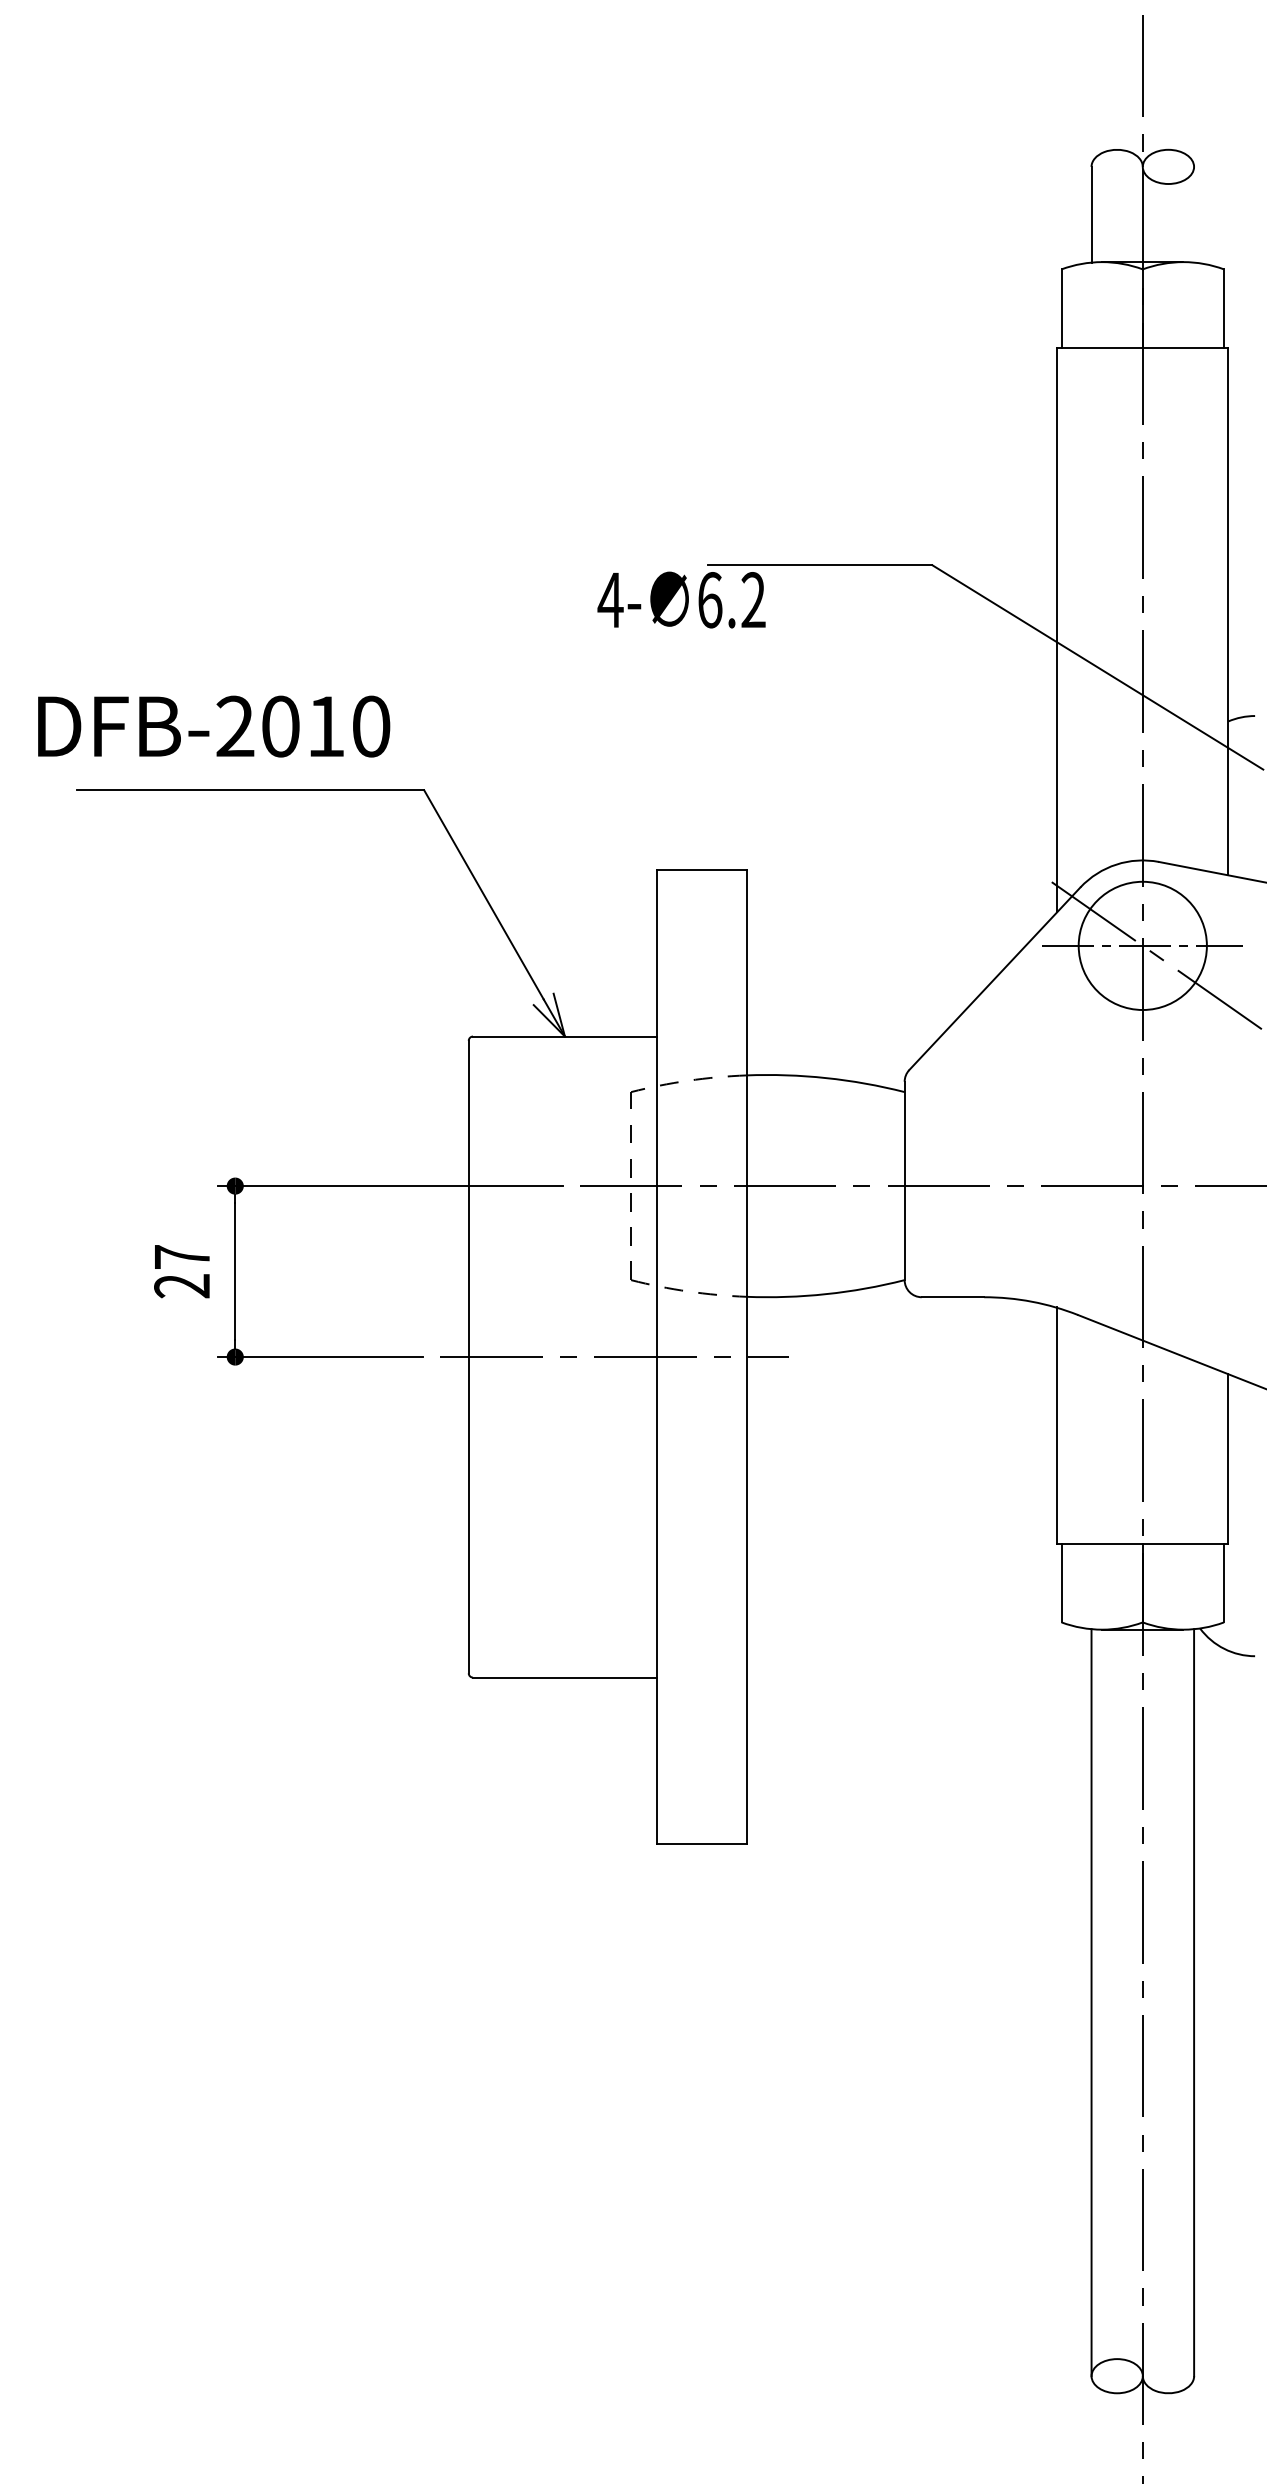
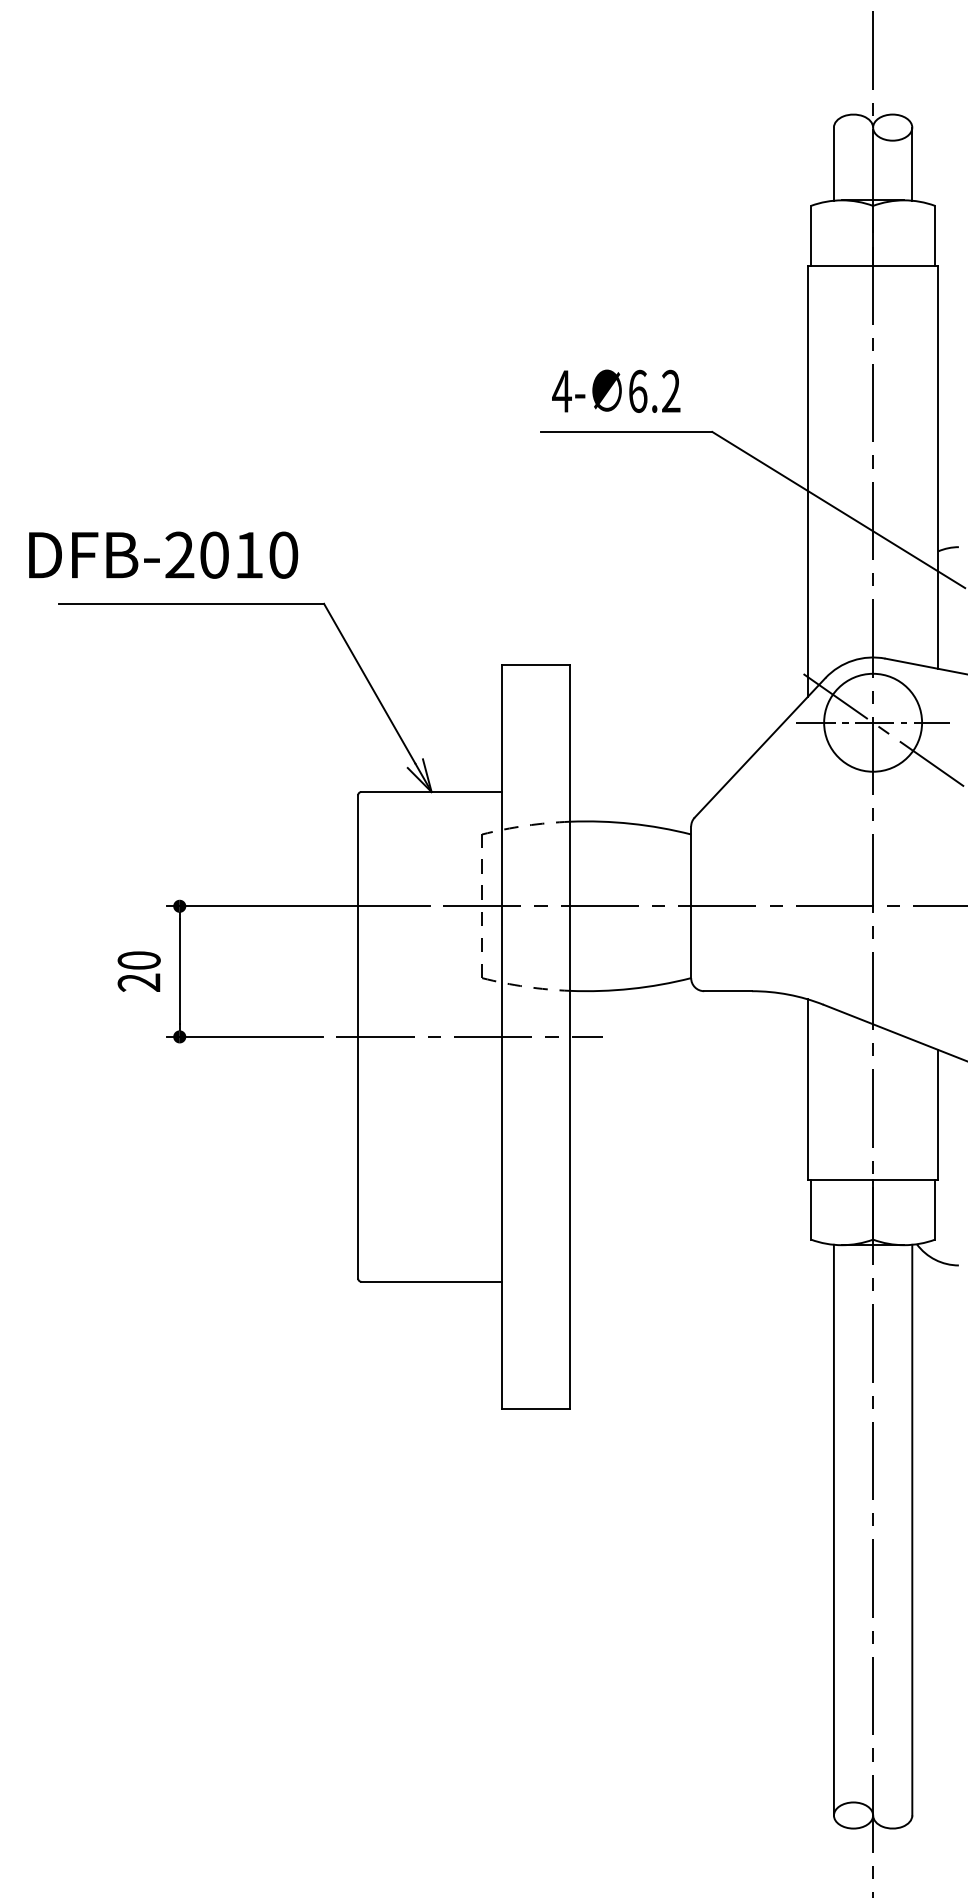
line: (1194, 214) -> (912, 163), added
text: (681, 599) -> (616, 390), moved
text: (182, 1256) -> (139, 960), 27 -> 20

